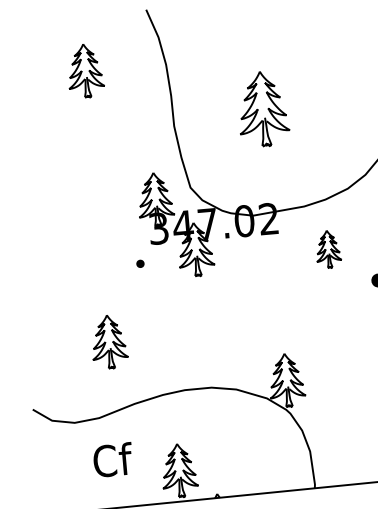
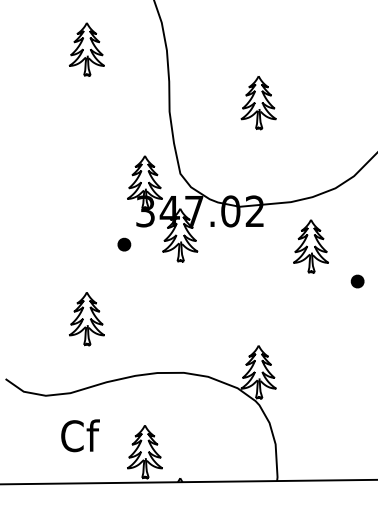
part: (262, 110) -> (258, 103), size x0.71
part: (327, 249) -> (310, 246), size x1.43
part: (140, 263) -> (124, 244), size x1.67

